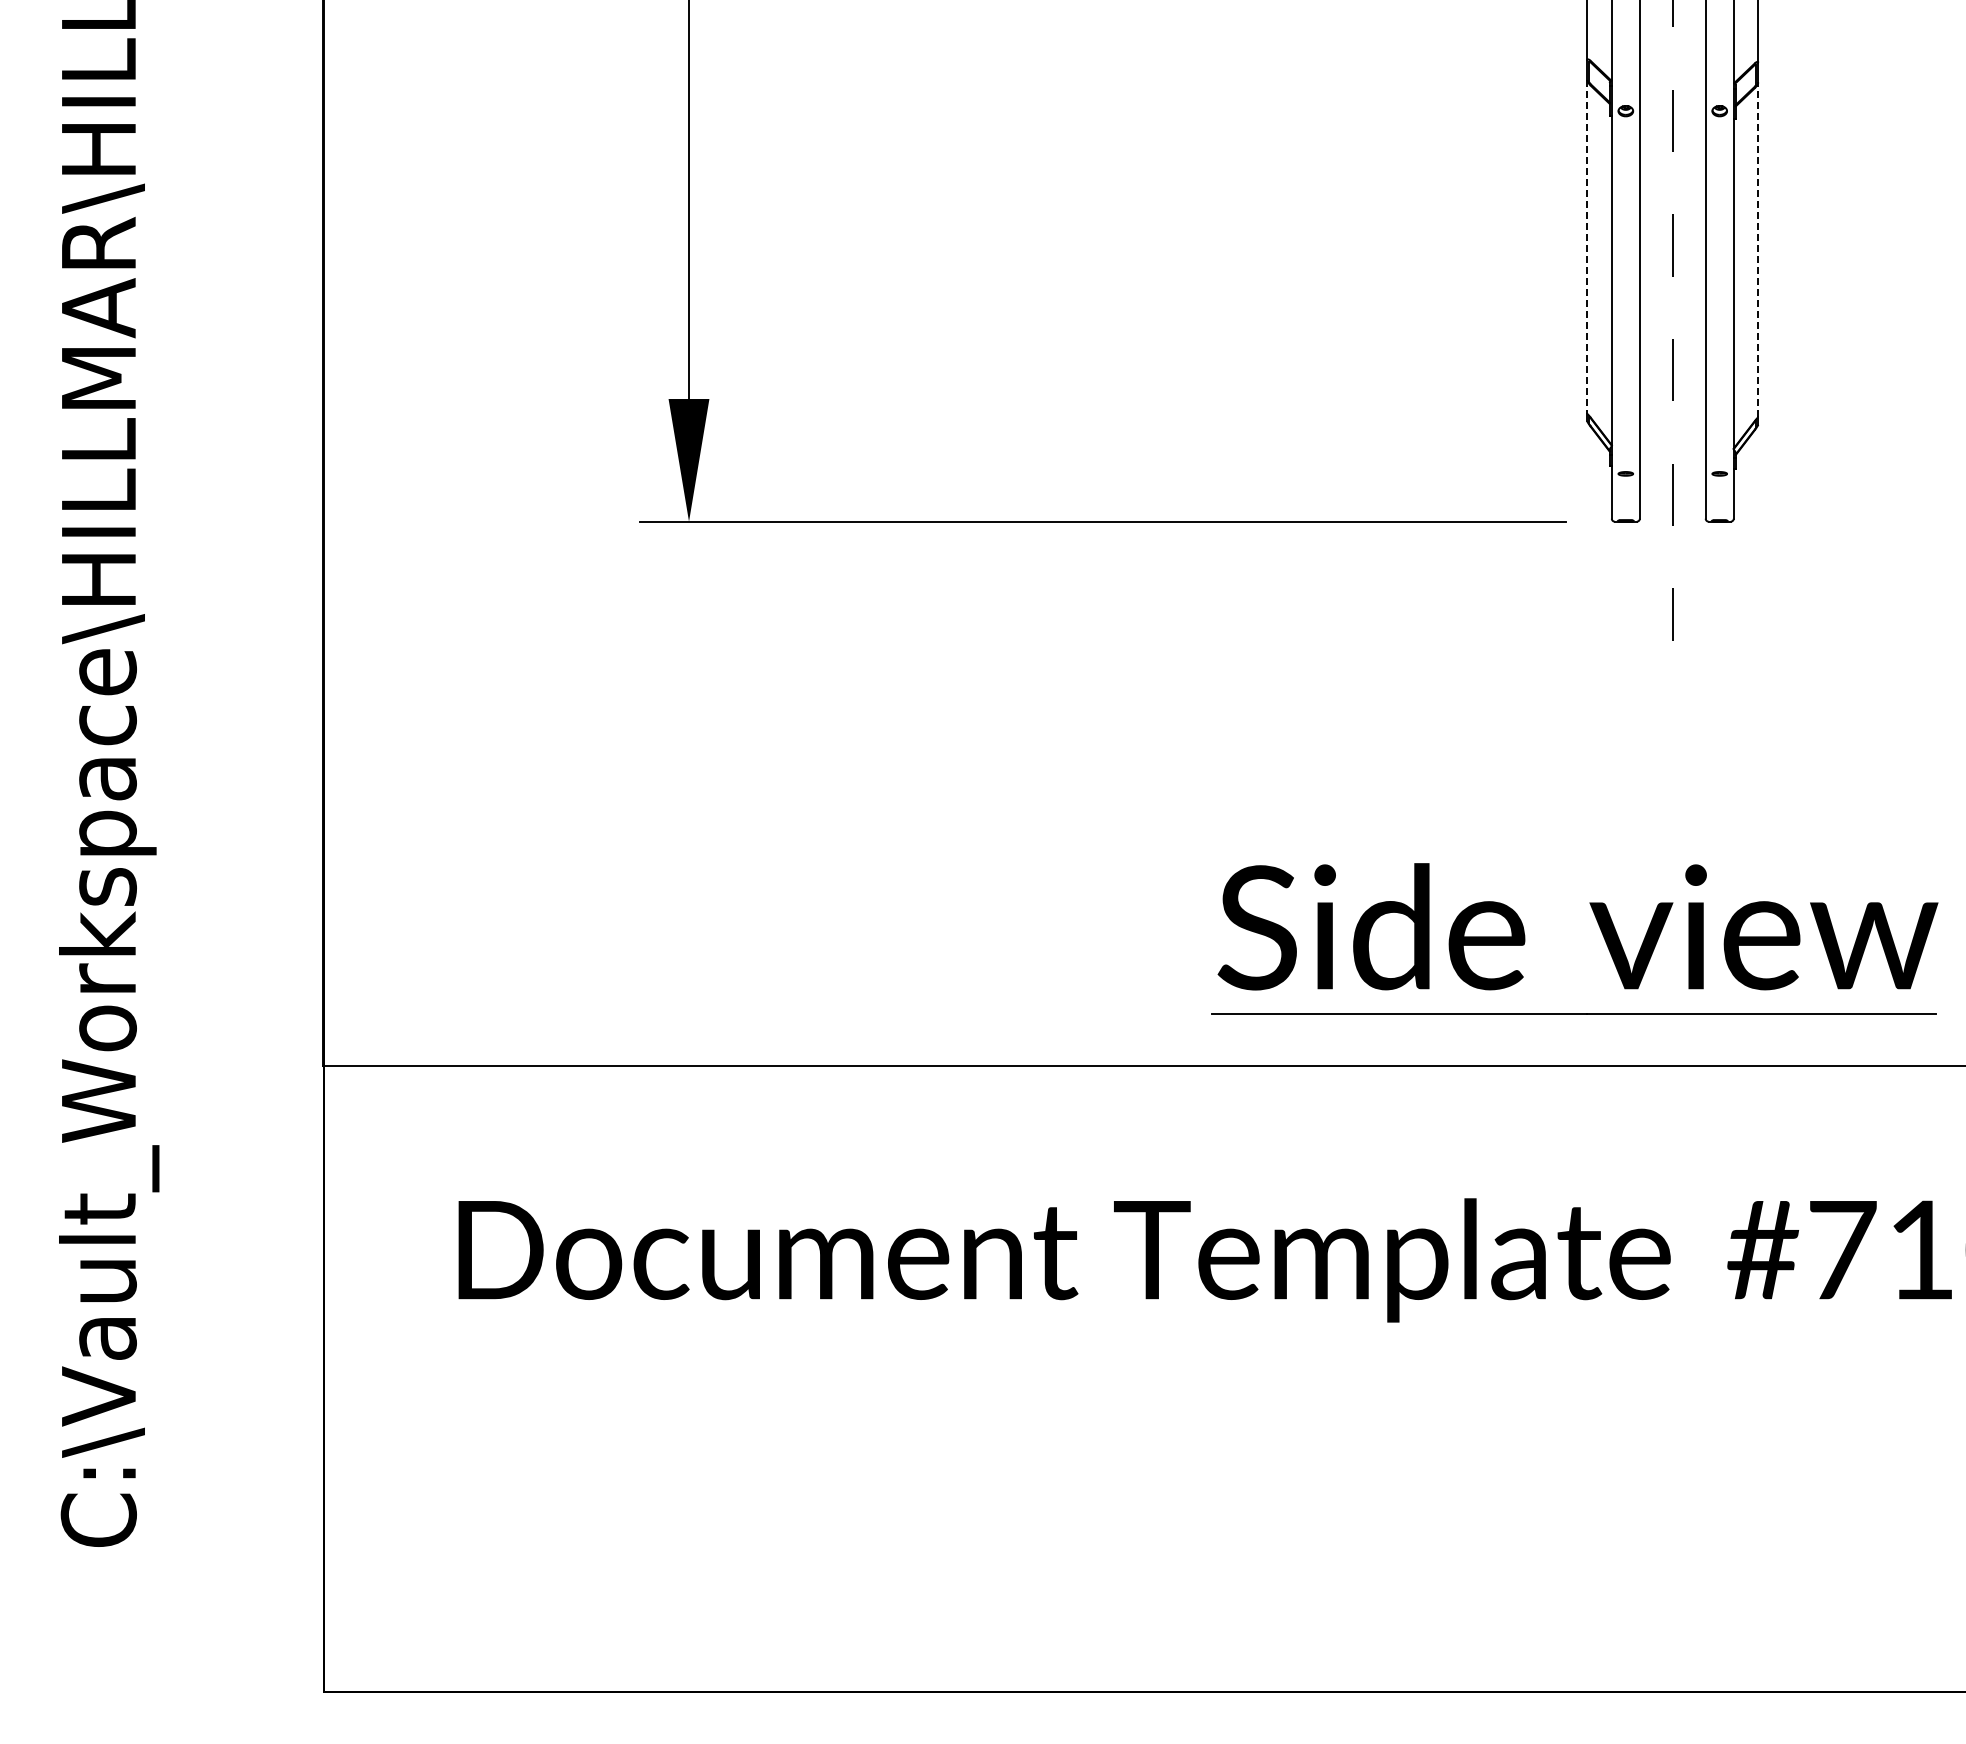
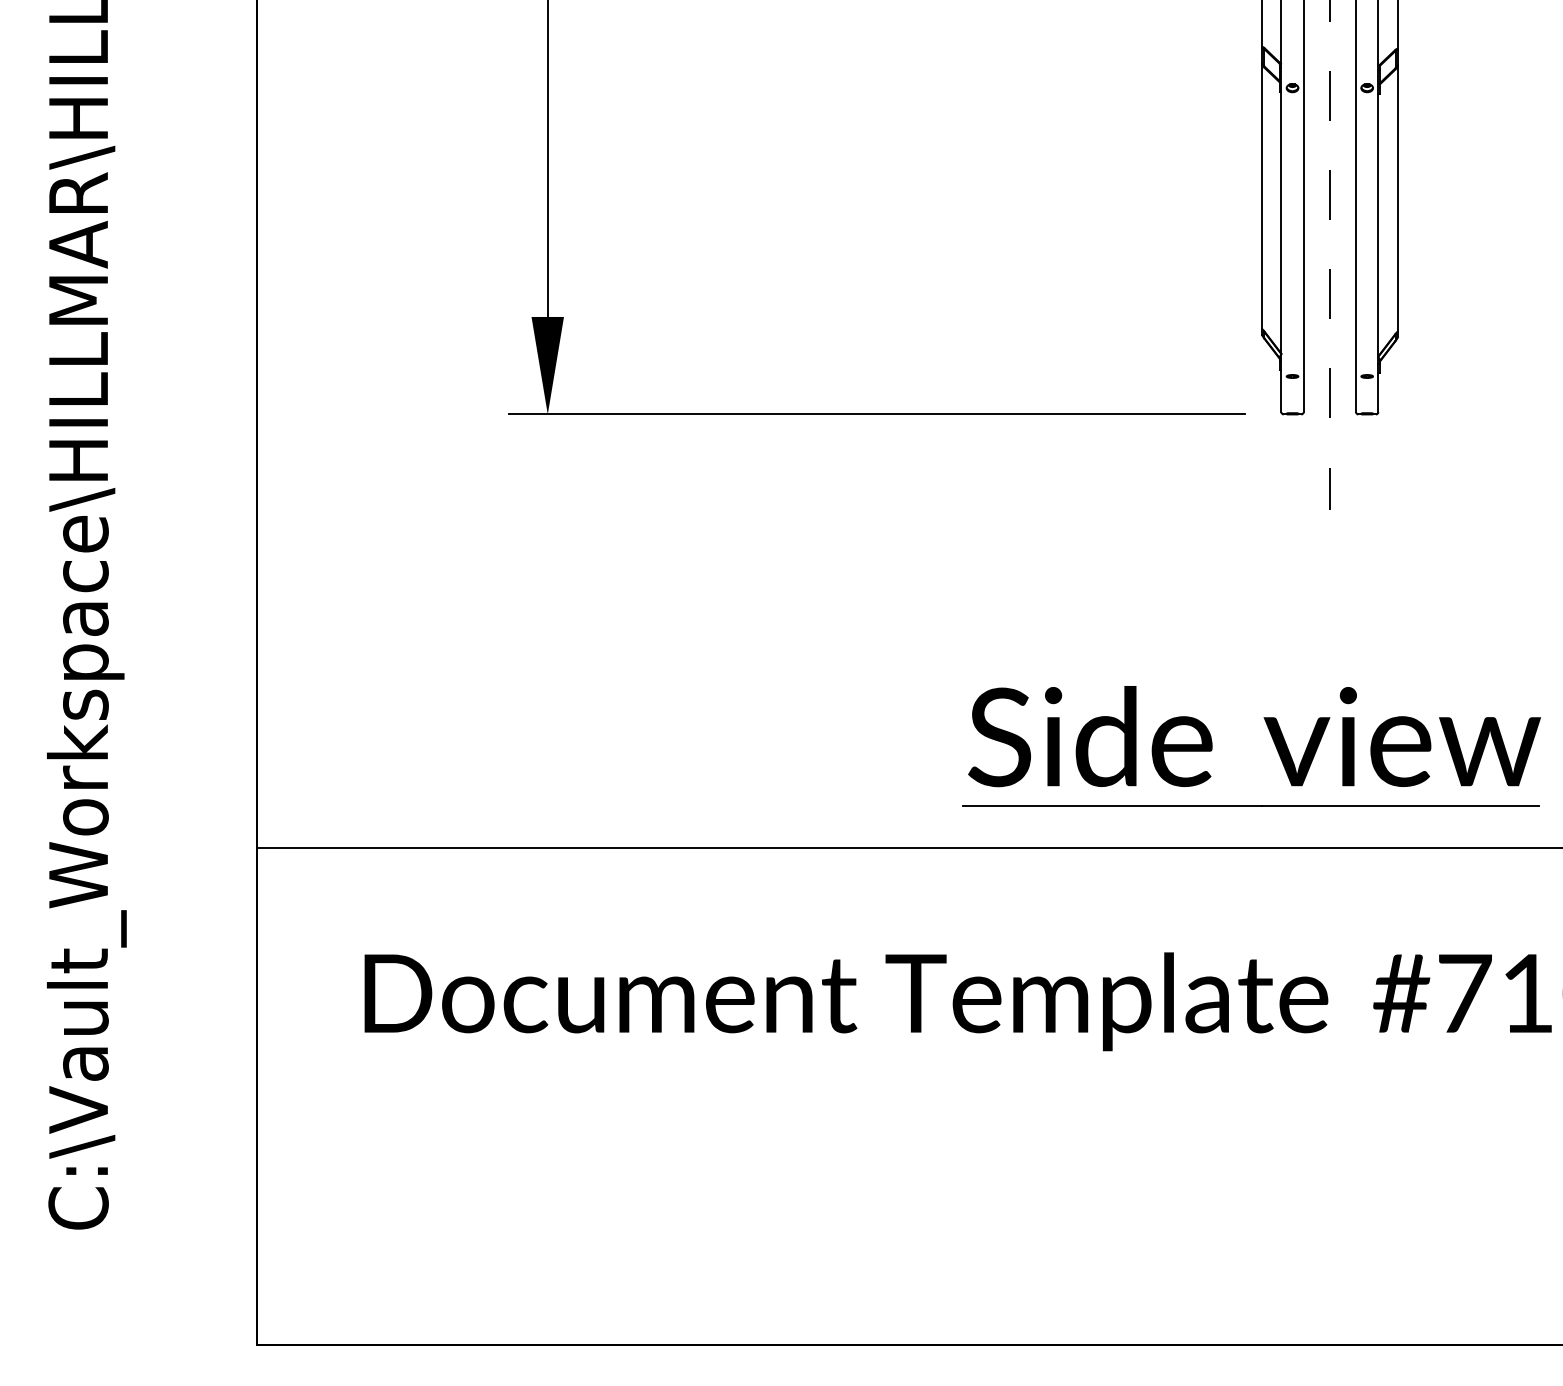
line: (1587, 247) -> (1262, 196), dashed -> solid
line: (1758, 249) -> (1398, 198), dashed -> solid

